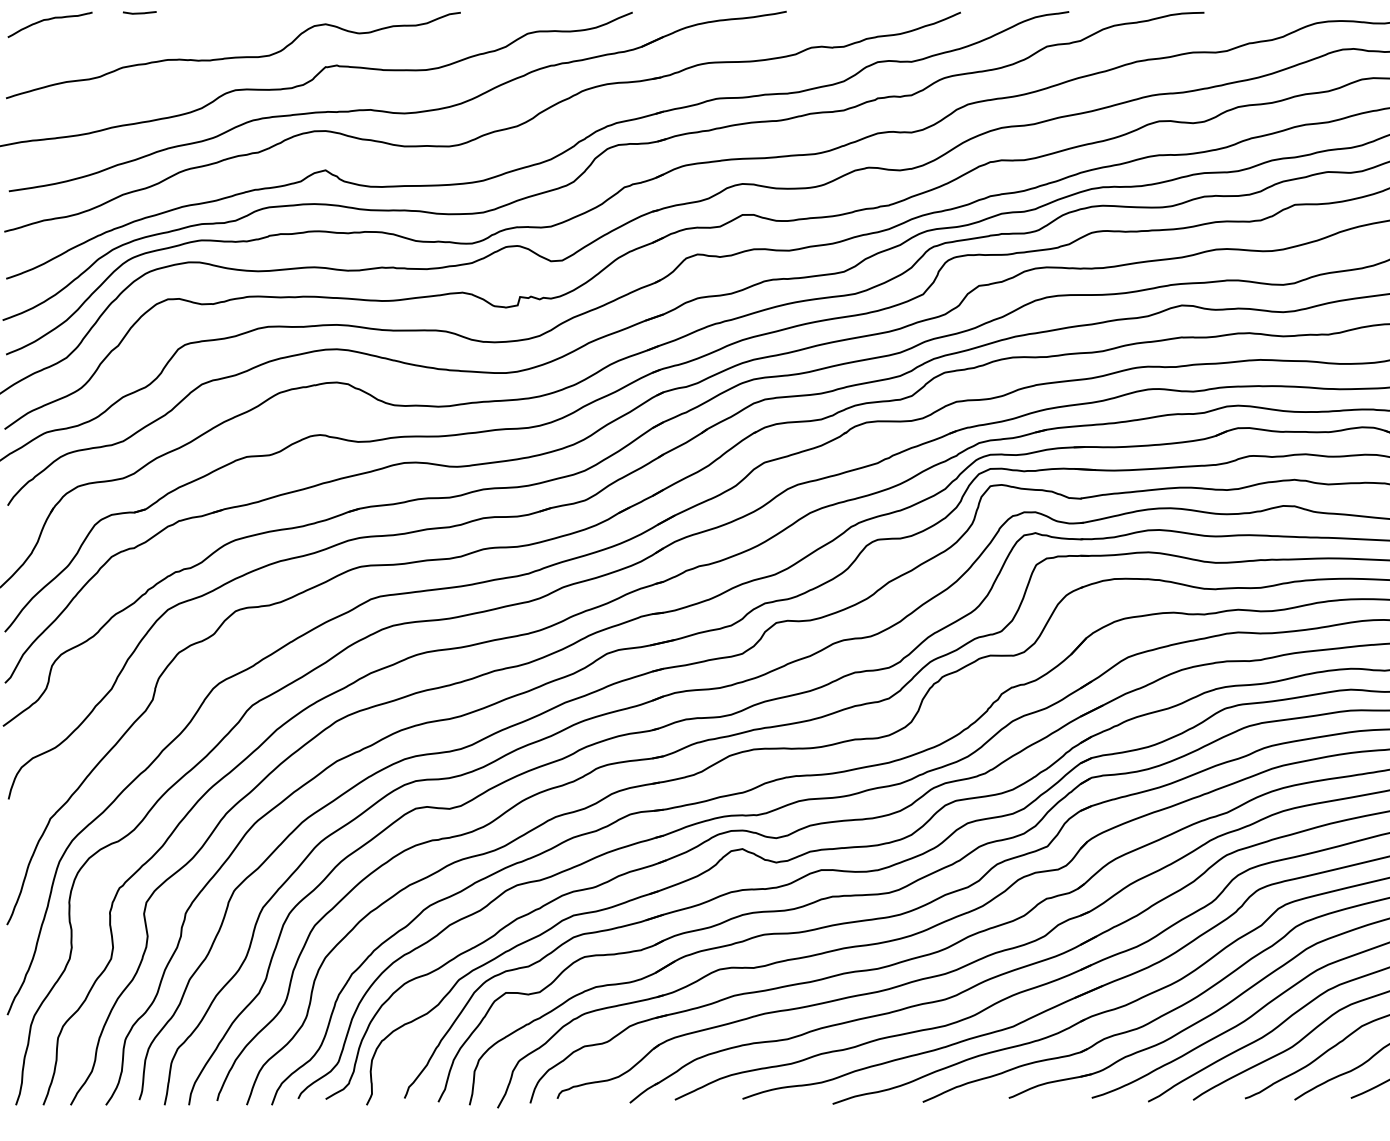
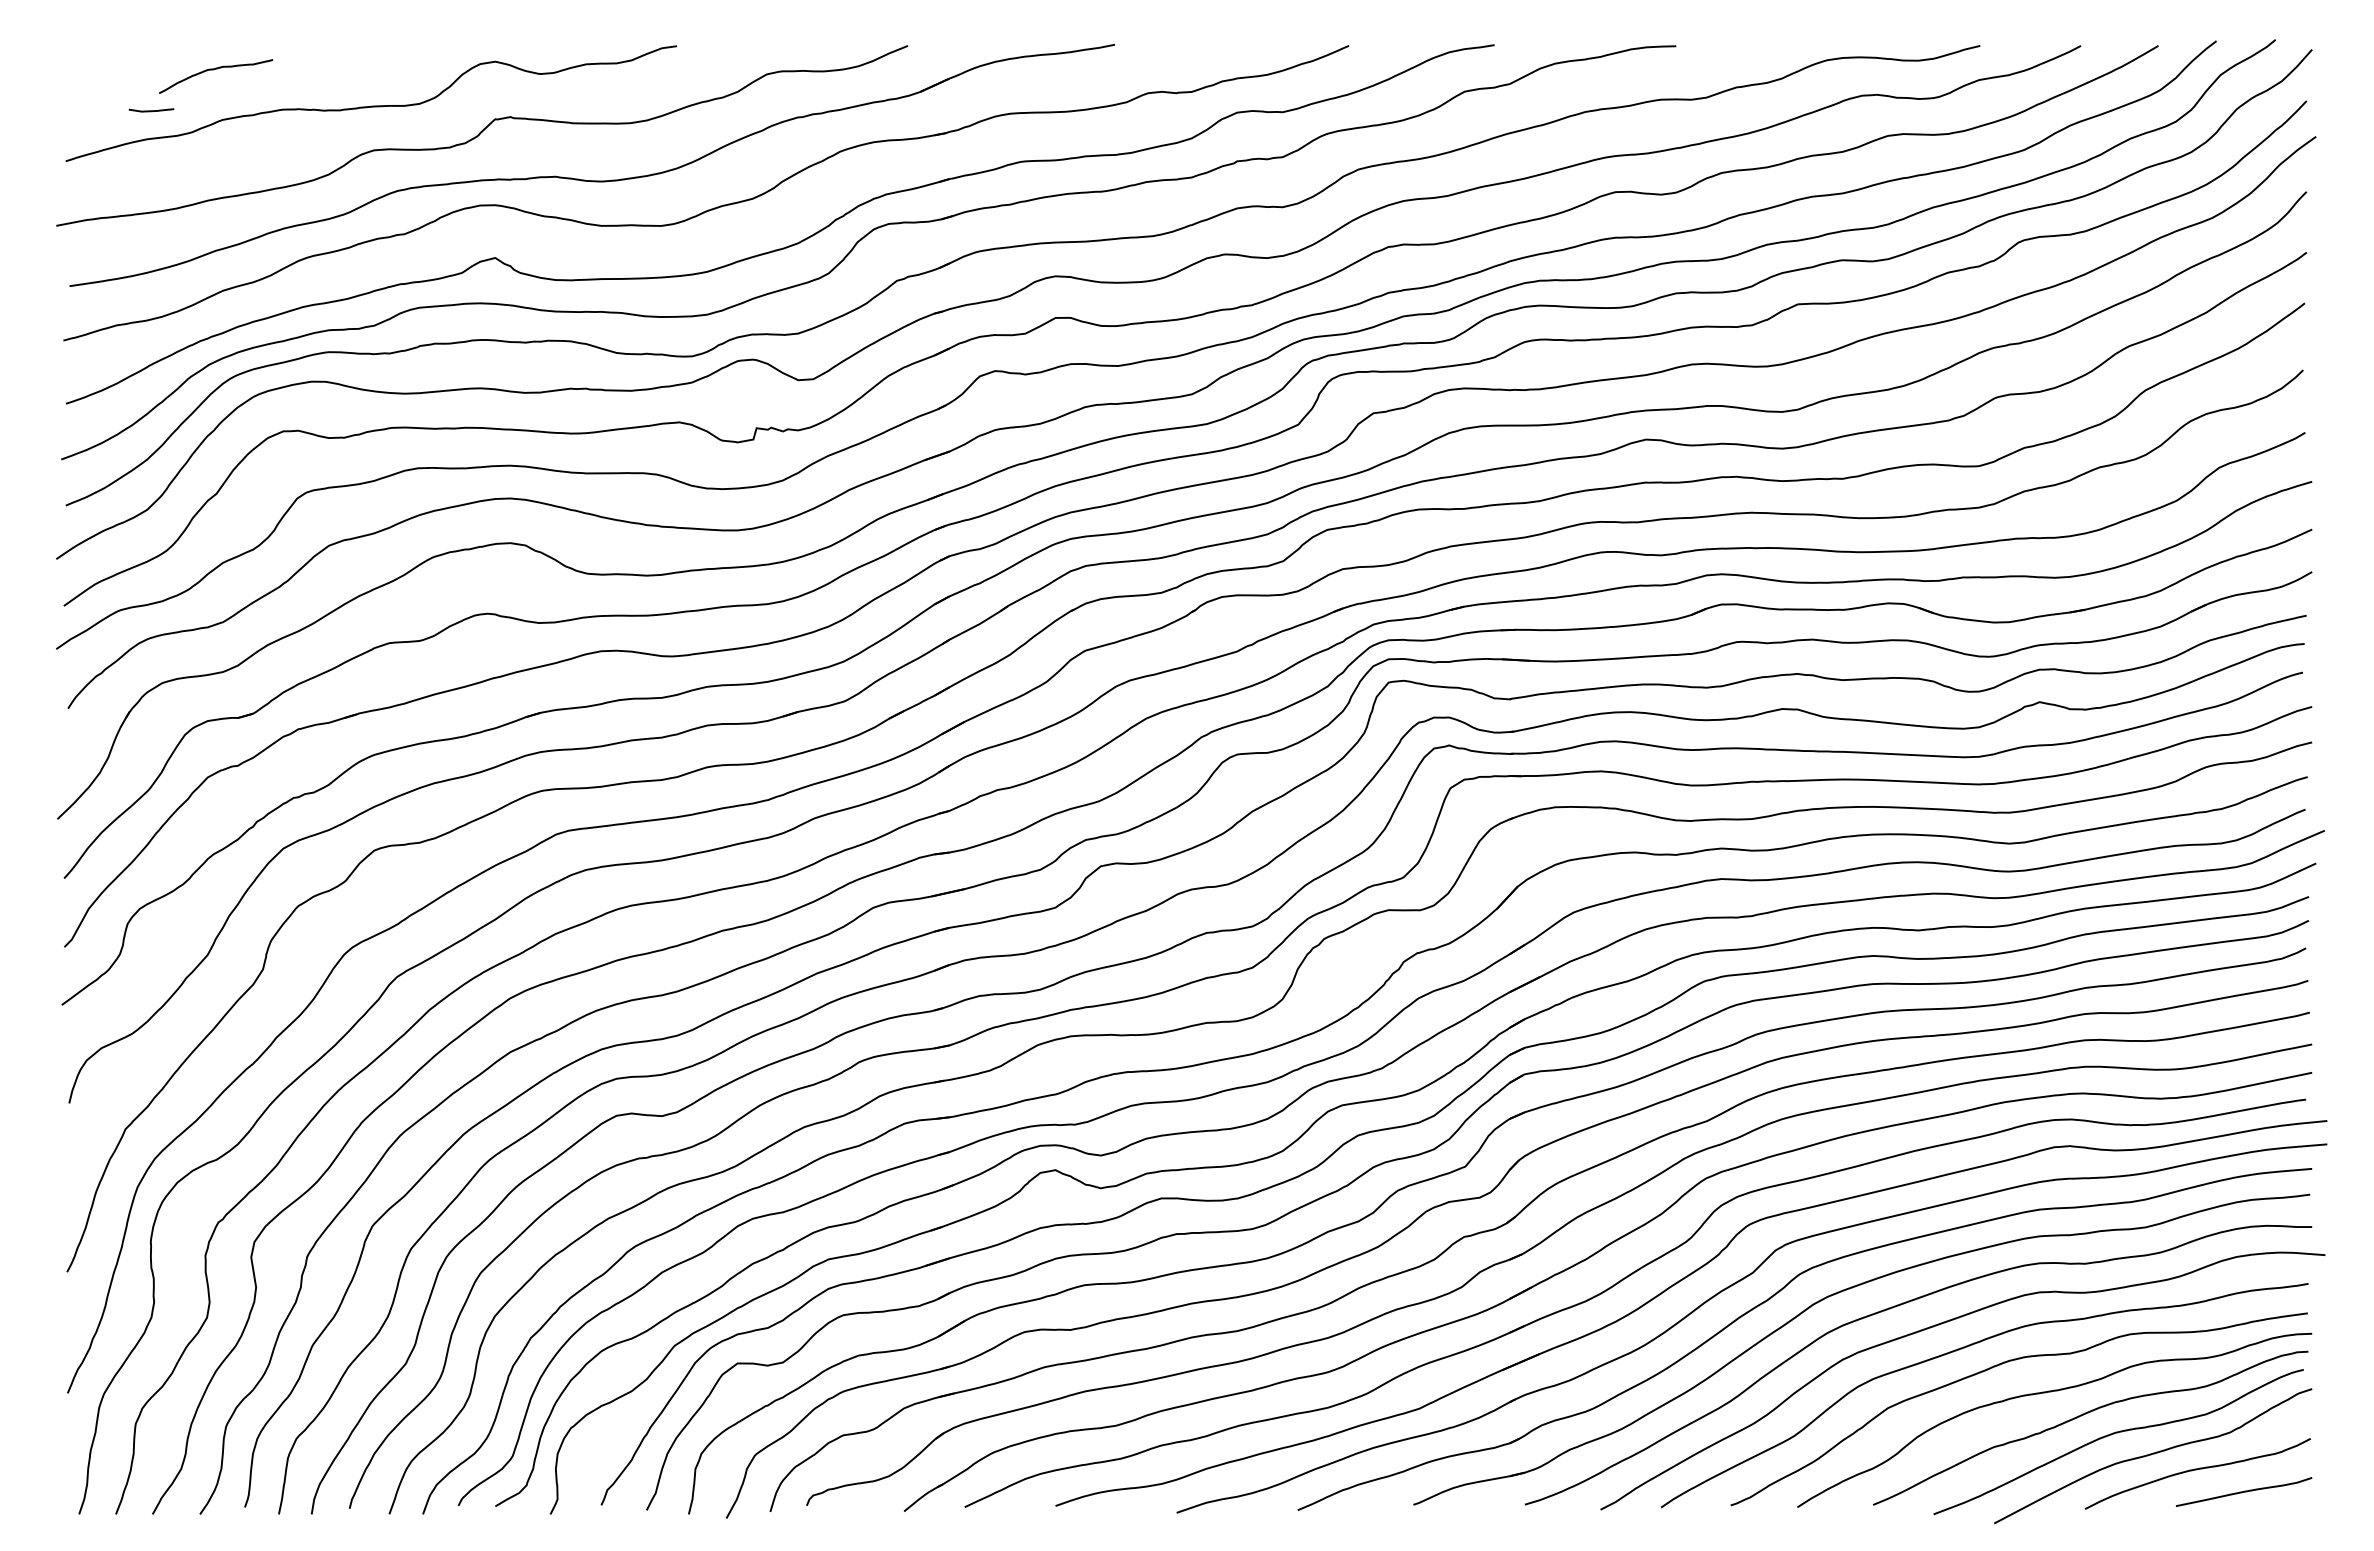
curve: (139, 12) -> (151, 110), moved
curve: (48, 20) -> (213, 70), moved

